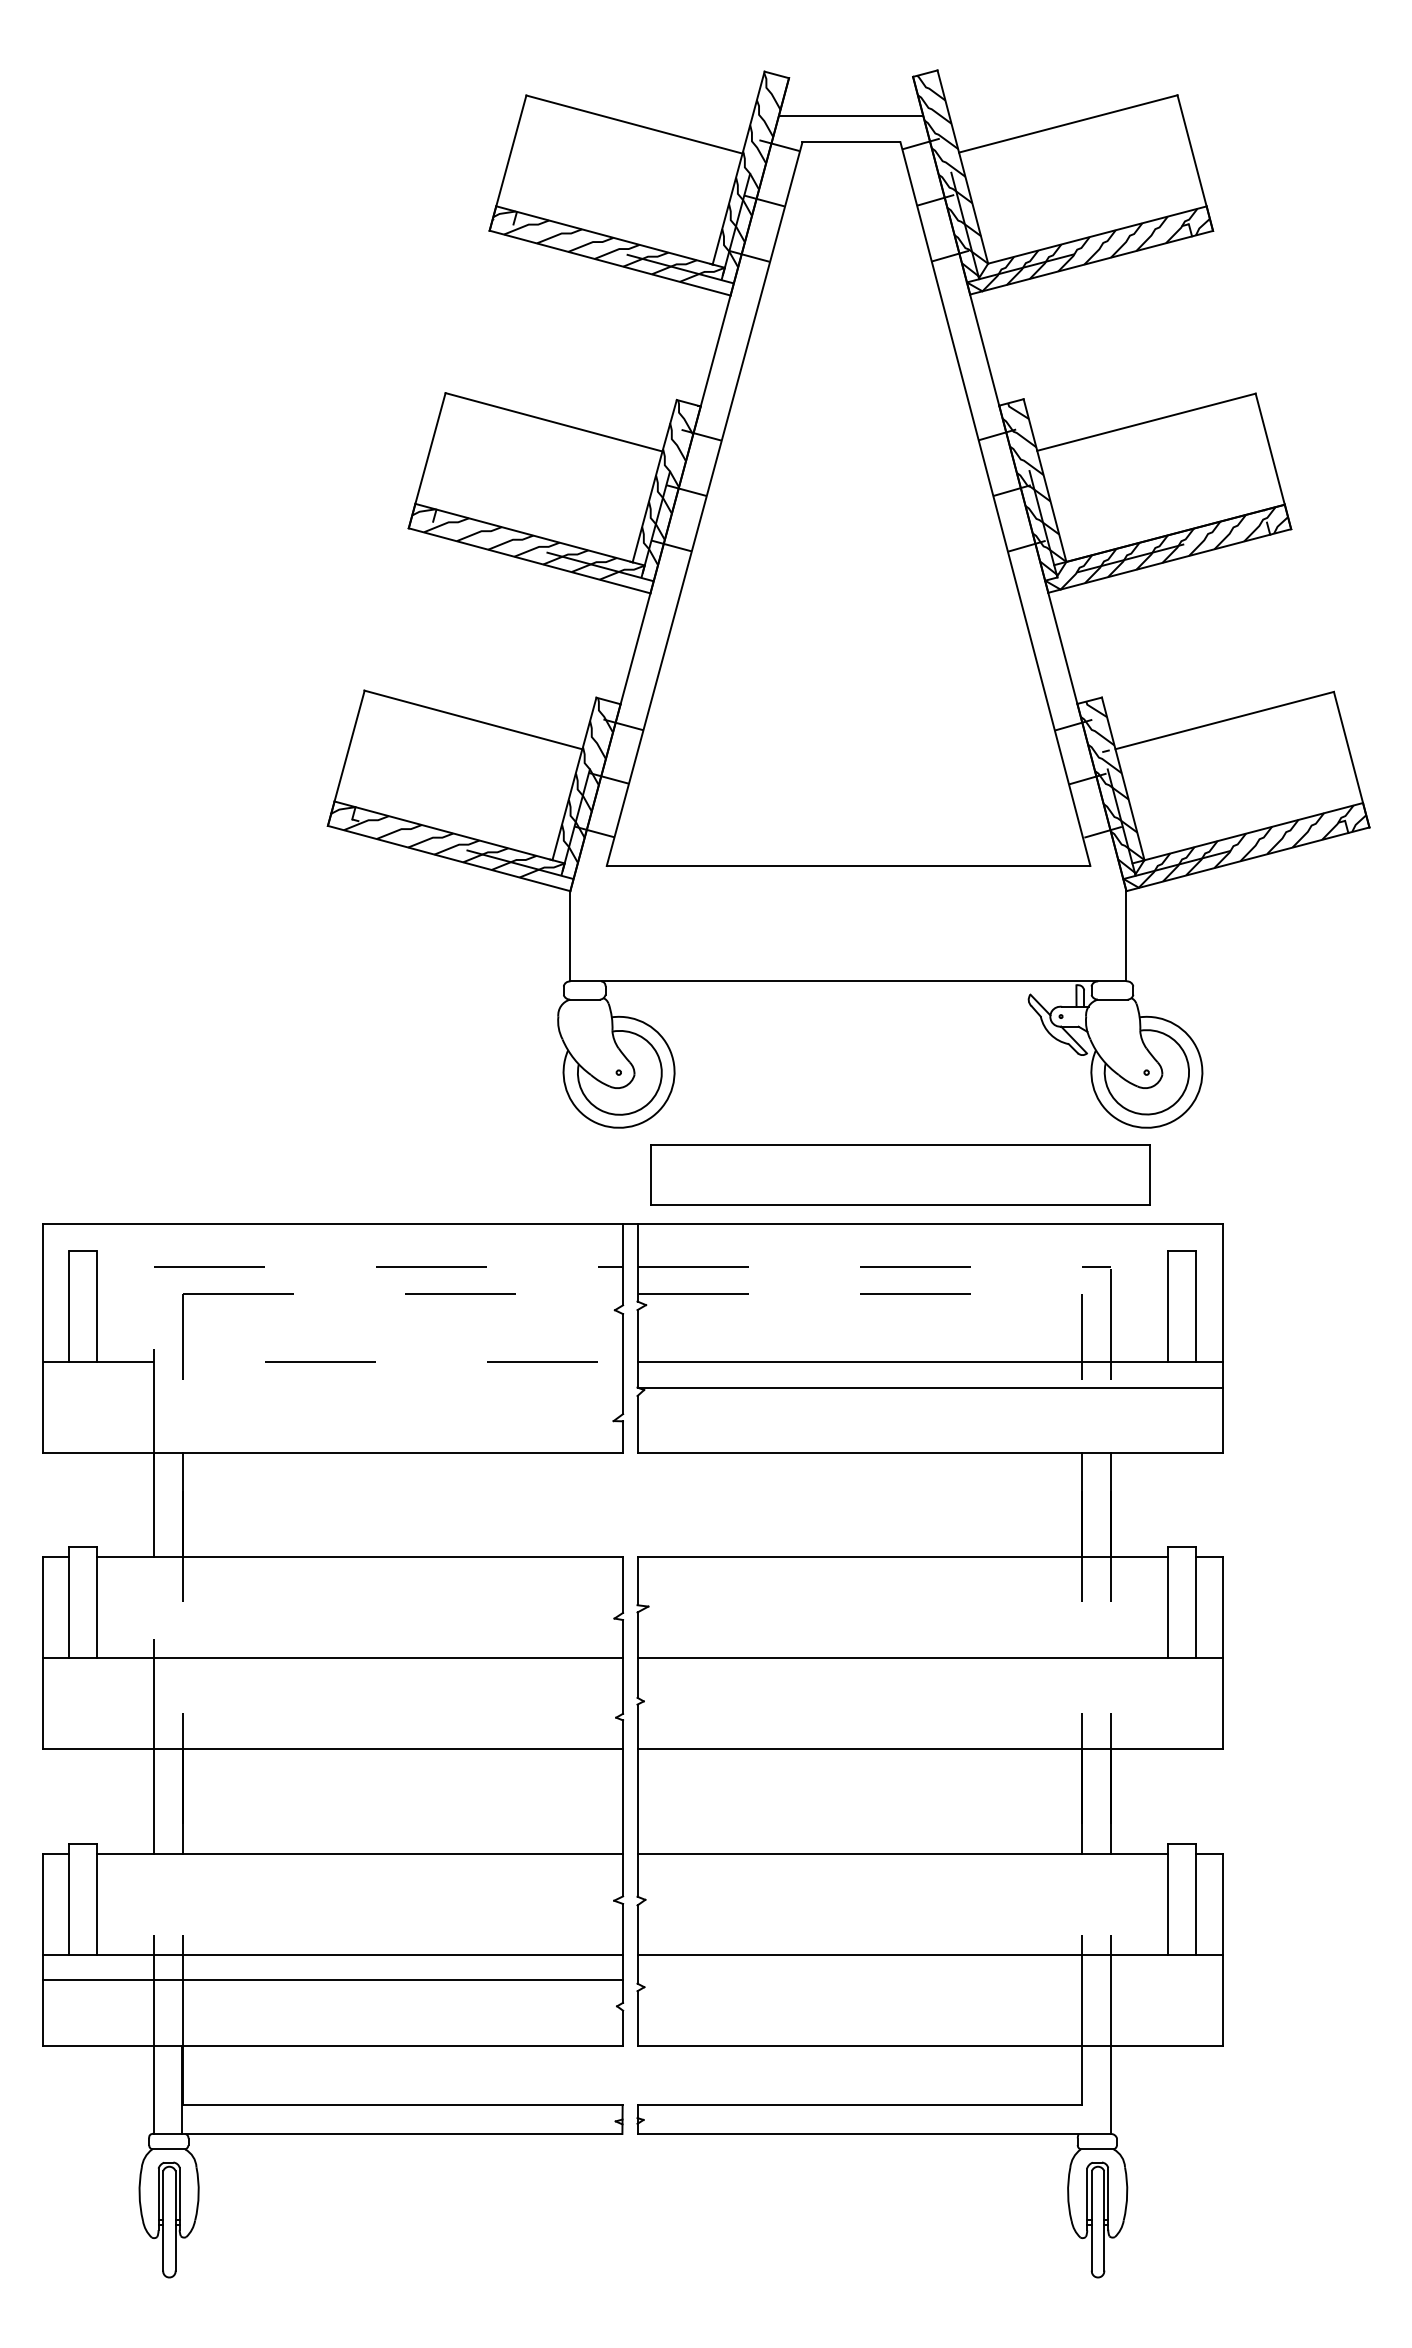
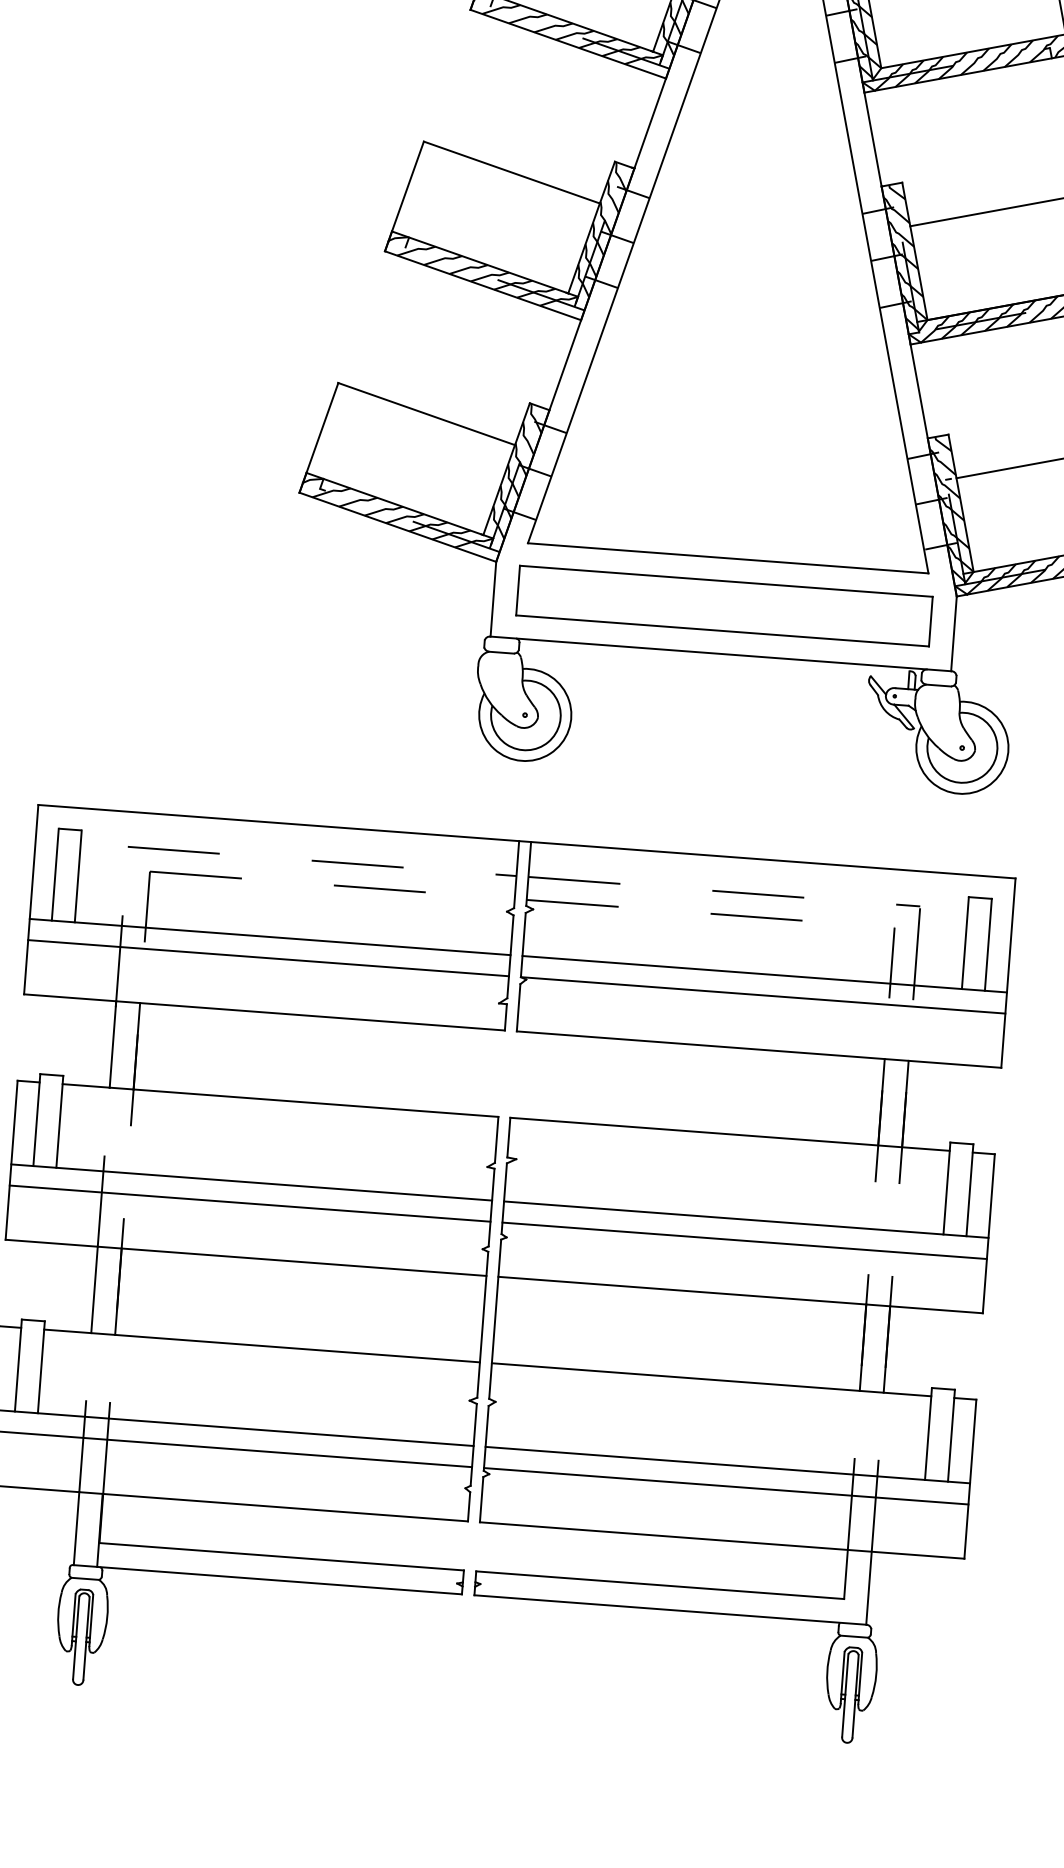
part: (900, 1174) -> (724, 605), moved
line: (333, 1362) -> (270, 937), dashed -> solid
line: (332, 1387) -> (268, 958), added
line: (332, 1683) -> (249, 1203), added
line: (929, 1683) -> (744, 1240), added
line: (929, 1980) -> (725, 1486), added

